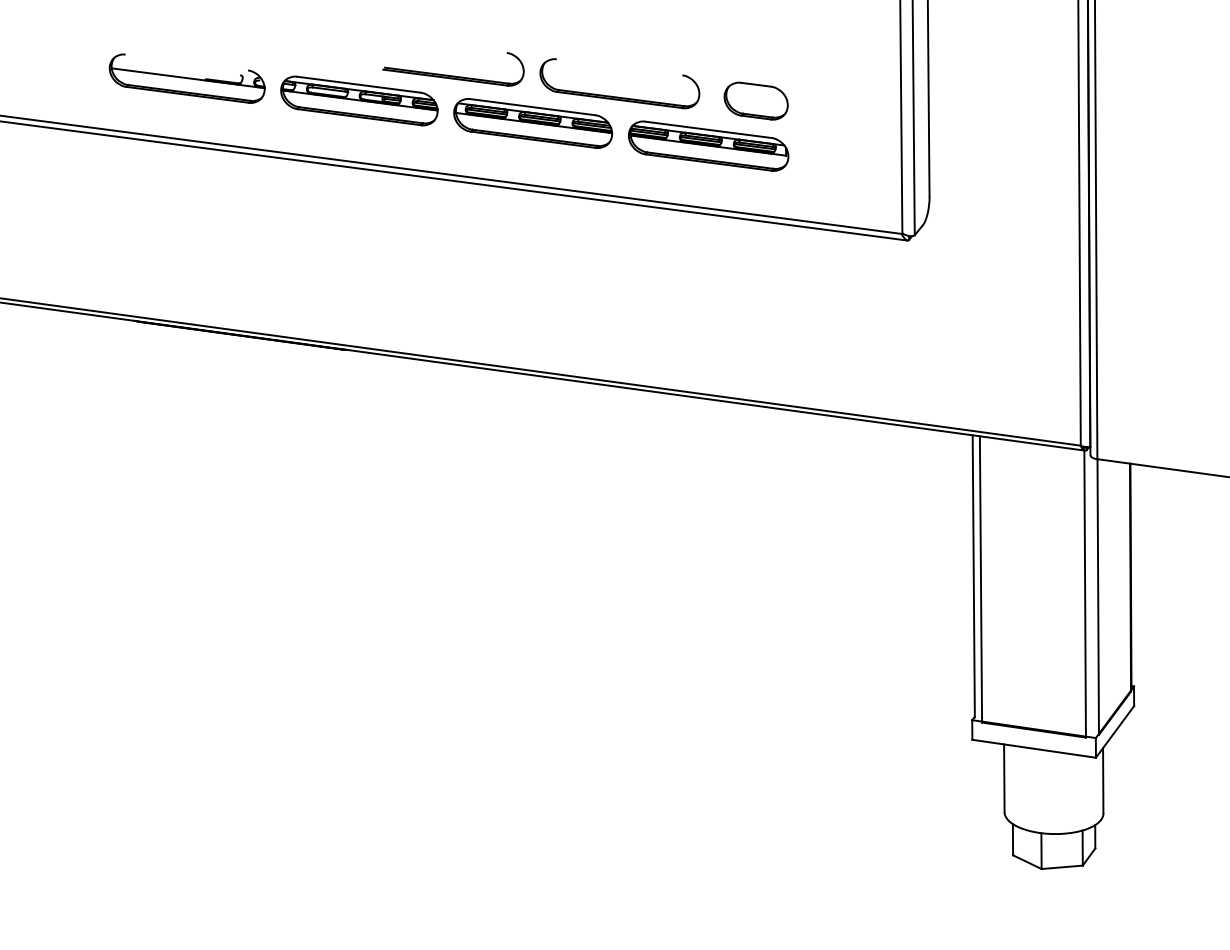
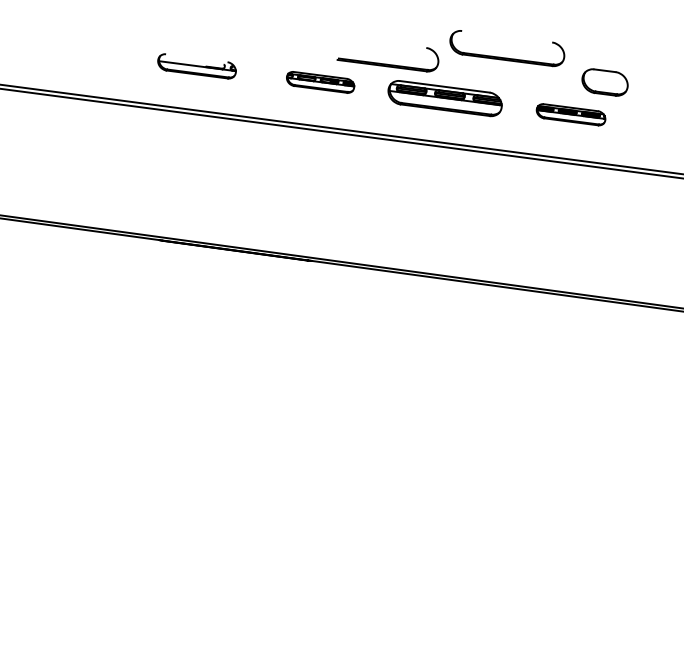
part: (186, 78) -> (196, 66), size x0.7
part: (619, 96) -> (507, 57), moved
part: (359, 100) -> (320, 82), size x0.6
part: (708, 145) -> (570, 114), size x0.6

